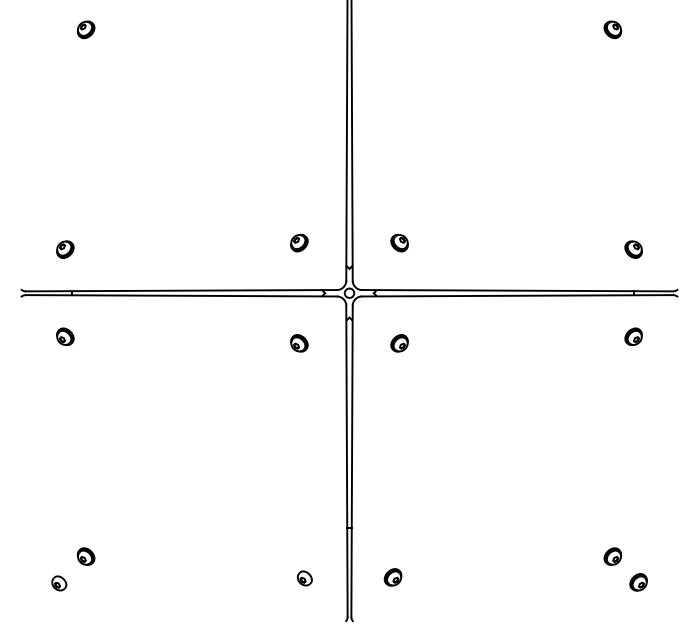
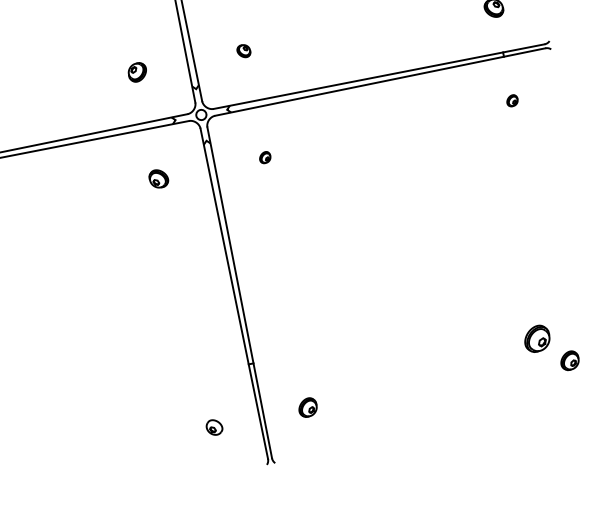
part: (399, 243) -> (243, 51), size x0.7
part: (633, 336) -> (512, 100), size x0.6
part: (399, 343) -> (265, 157), size x0.6
part: (612, 556) -> (536, 338), size x1.4

